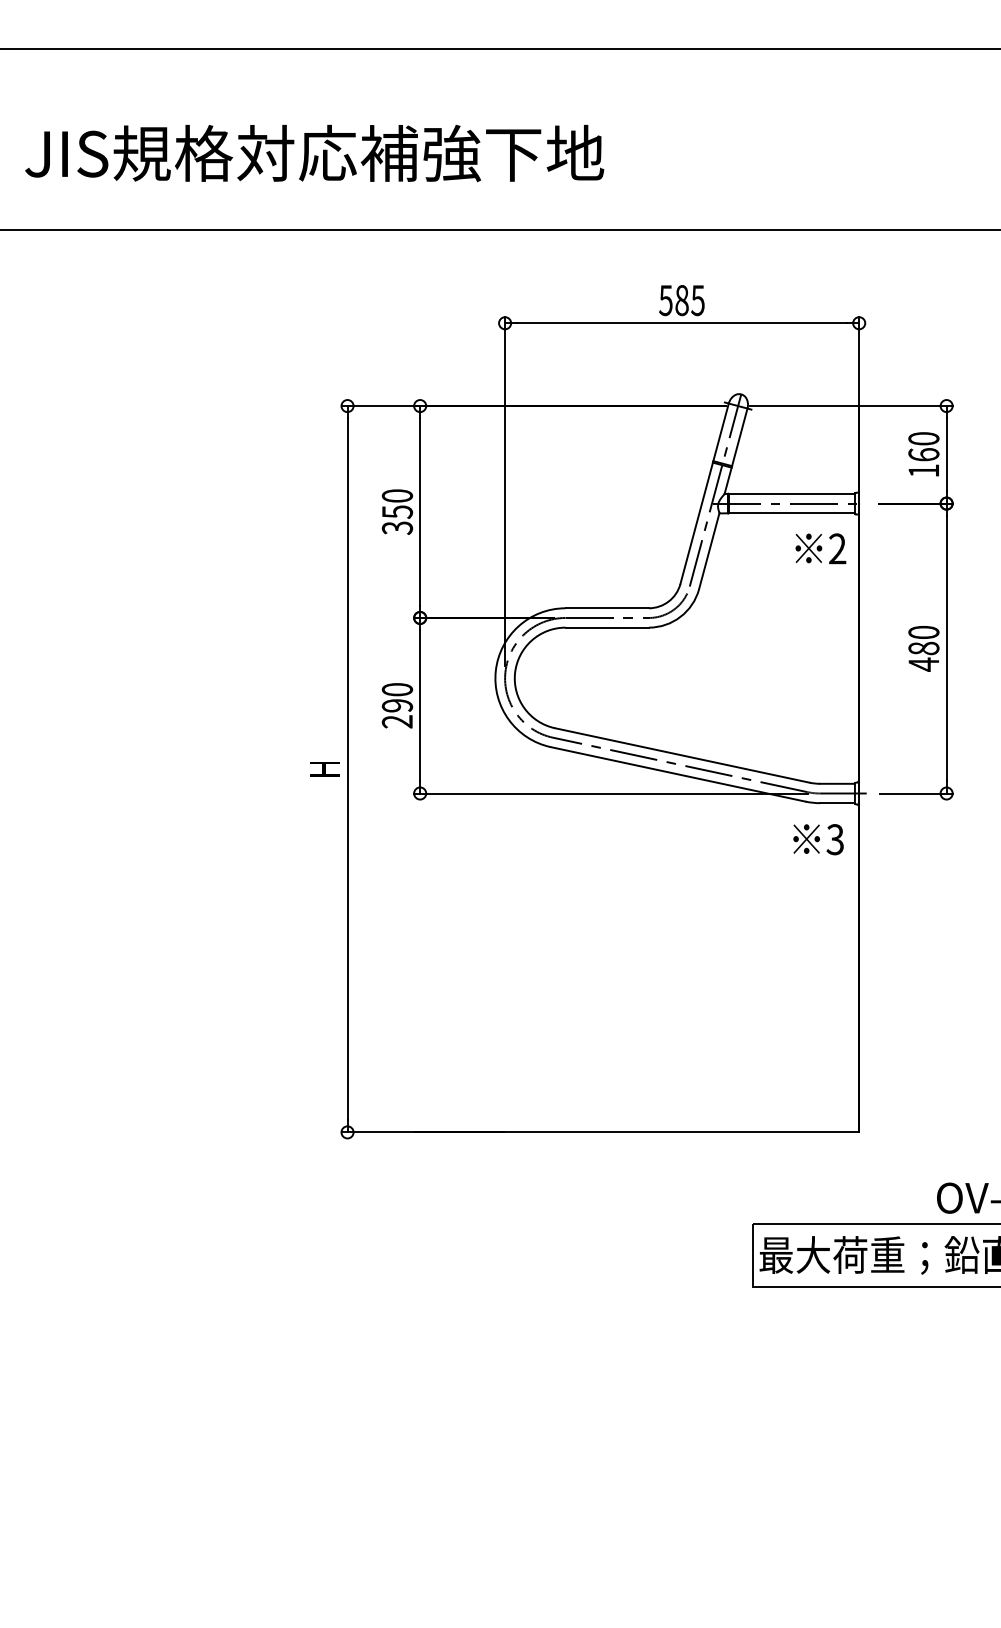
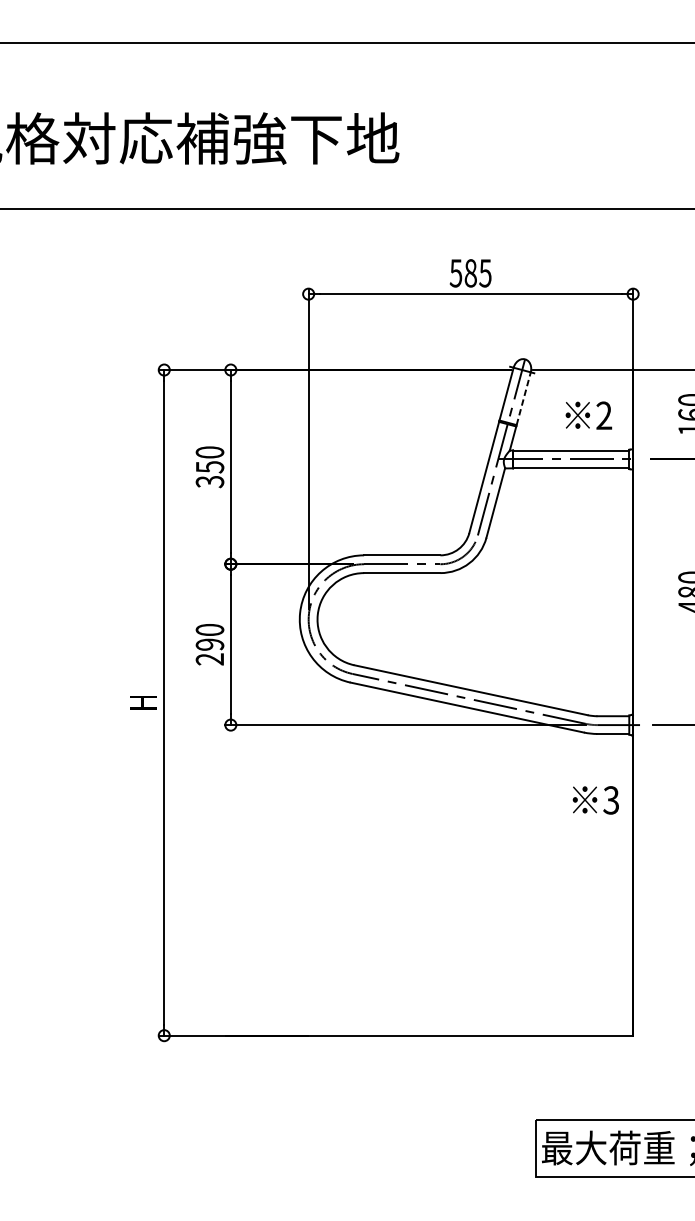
line: (739, 437) -> (523, 398), solid -> dashed
text: (820, 548) -> (588, 415), moved
text: (818, 839) -> (595, 800), moved

